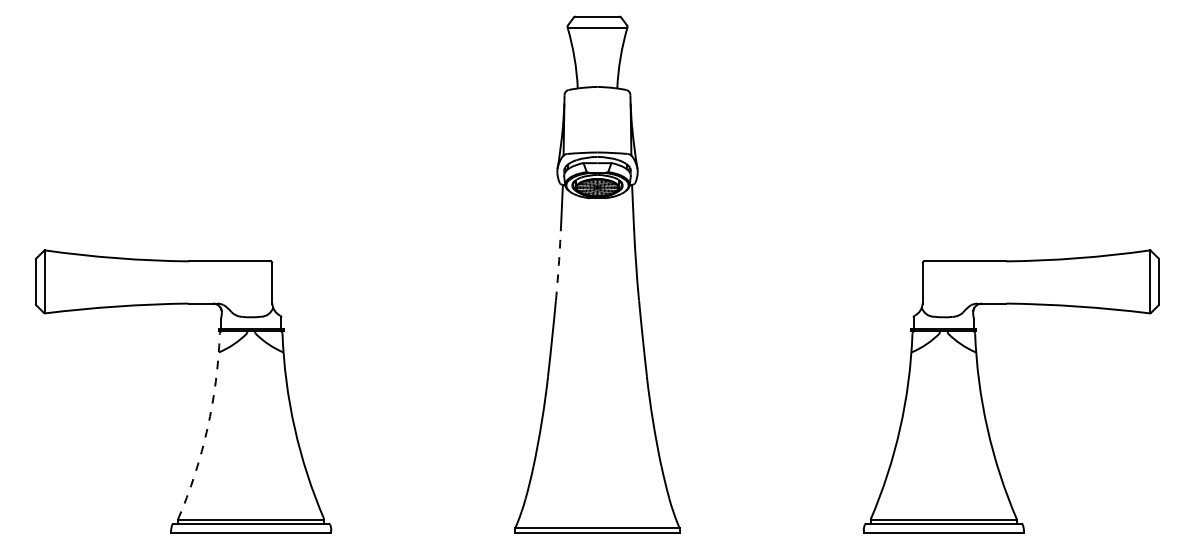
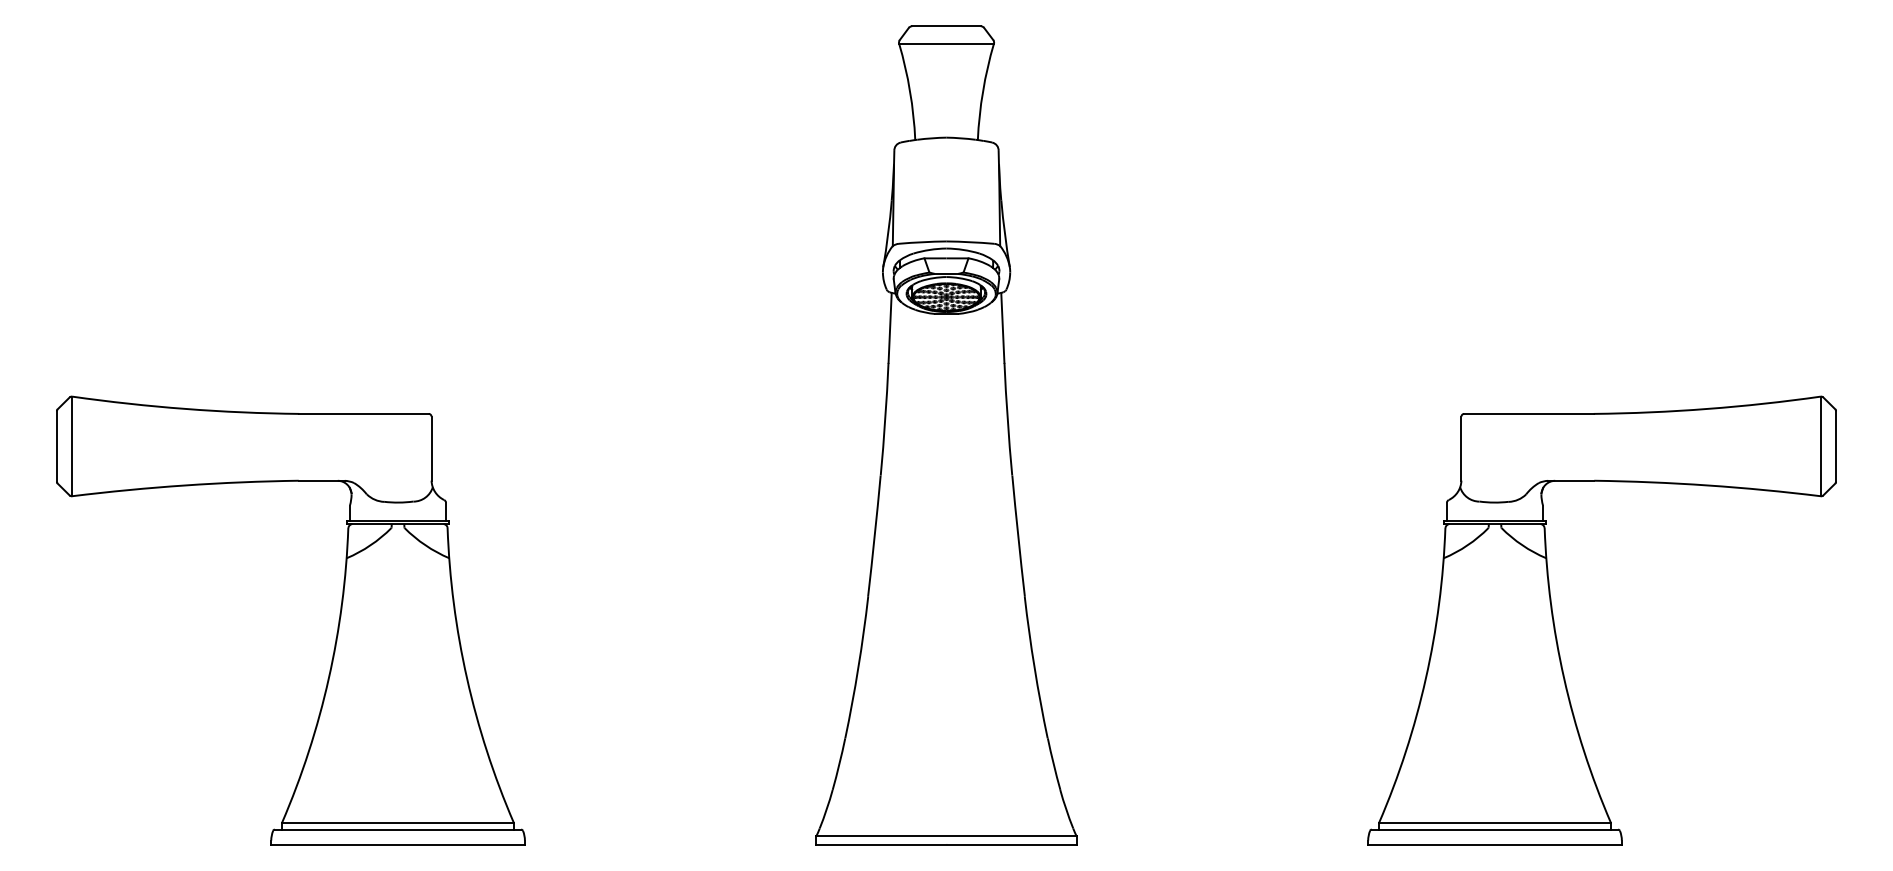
arc: (558, 264) -> (884, 418), dashed -> solid
arc: (207, 428) -> (328, 678), dashed -> solid

